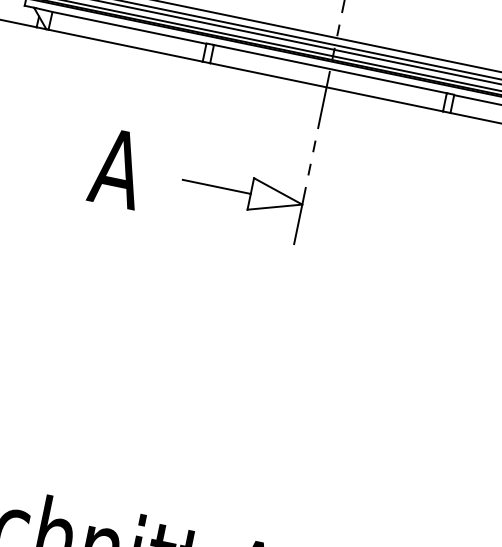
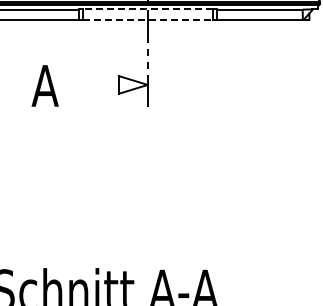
line: (329, 69) -> (147, 9), solid -> dashed
line: (326, 87) -> (147, 19), solid -> dashed
line: (217, 186) -> (100, 84), removed

